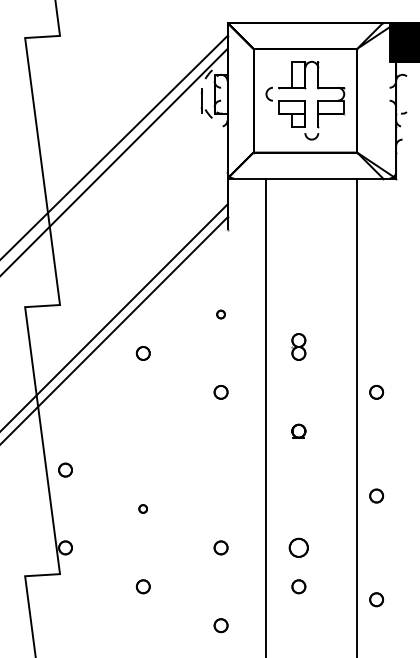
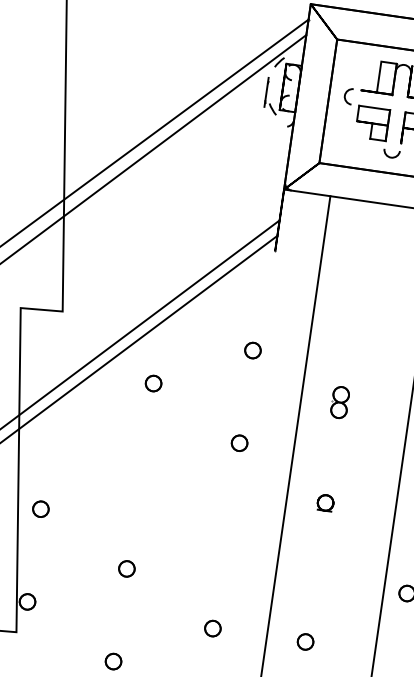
part: (220, 314) -> (252, 350), size x1.67
part: (142, 508) -> (126, 568), size x1.67
part: (298, 547) -> (305, 641), size x0.71

